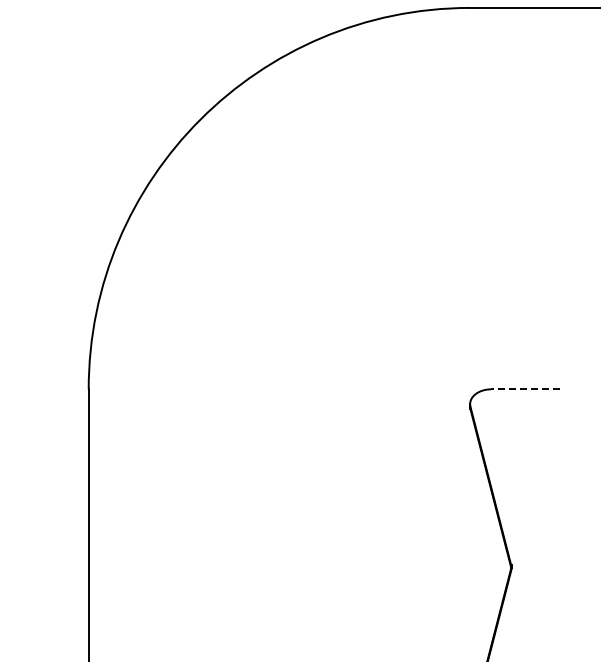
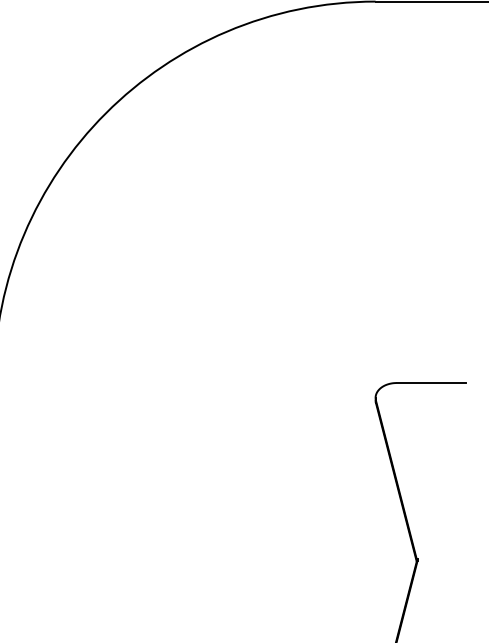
line: (525, 389) -> (430, 383), dashed -> solid

